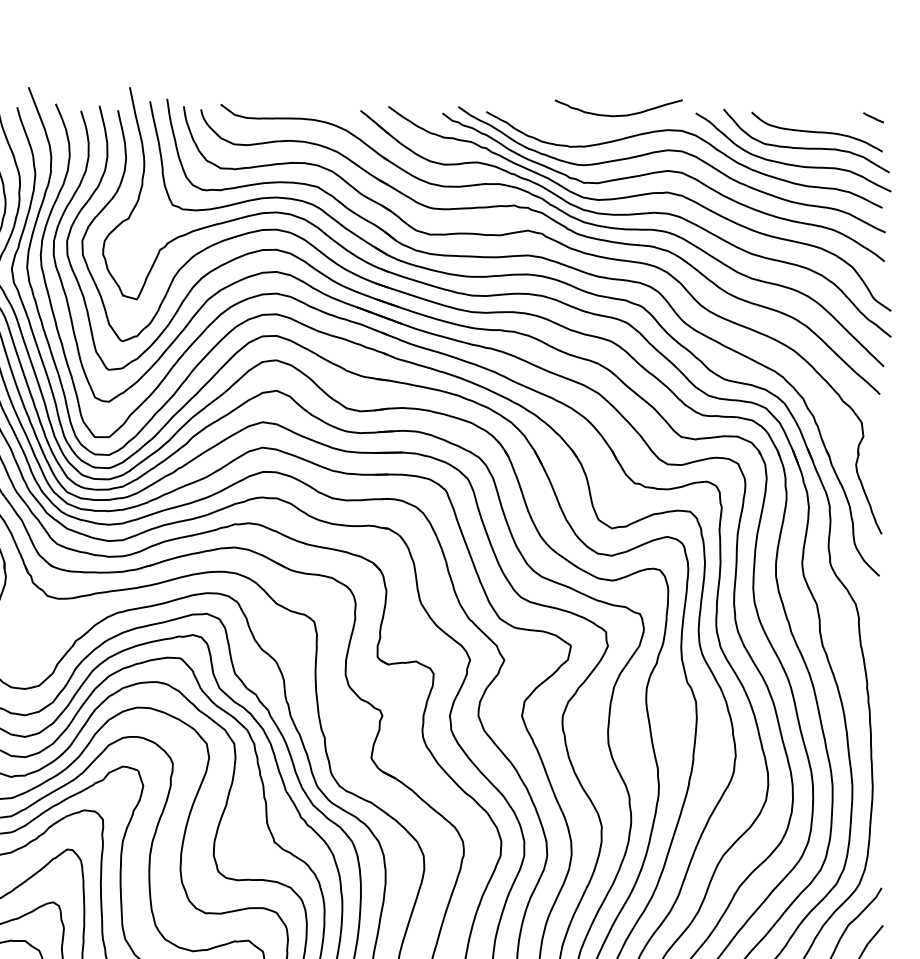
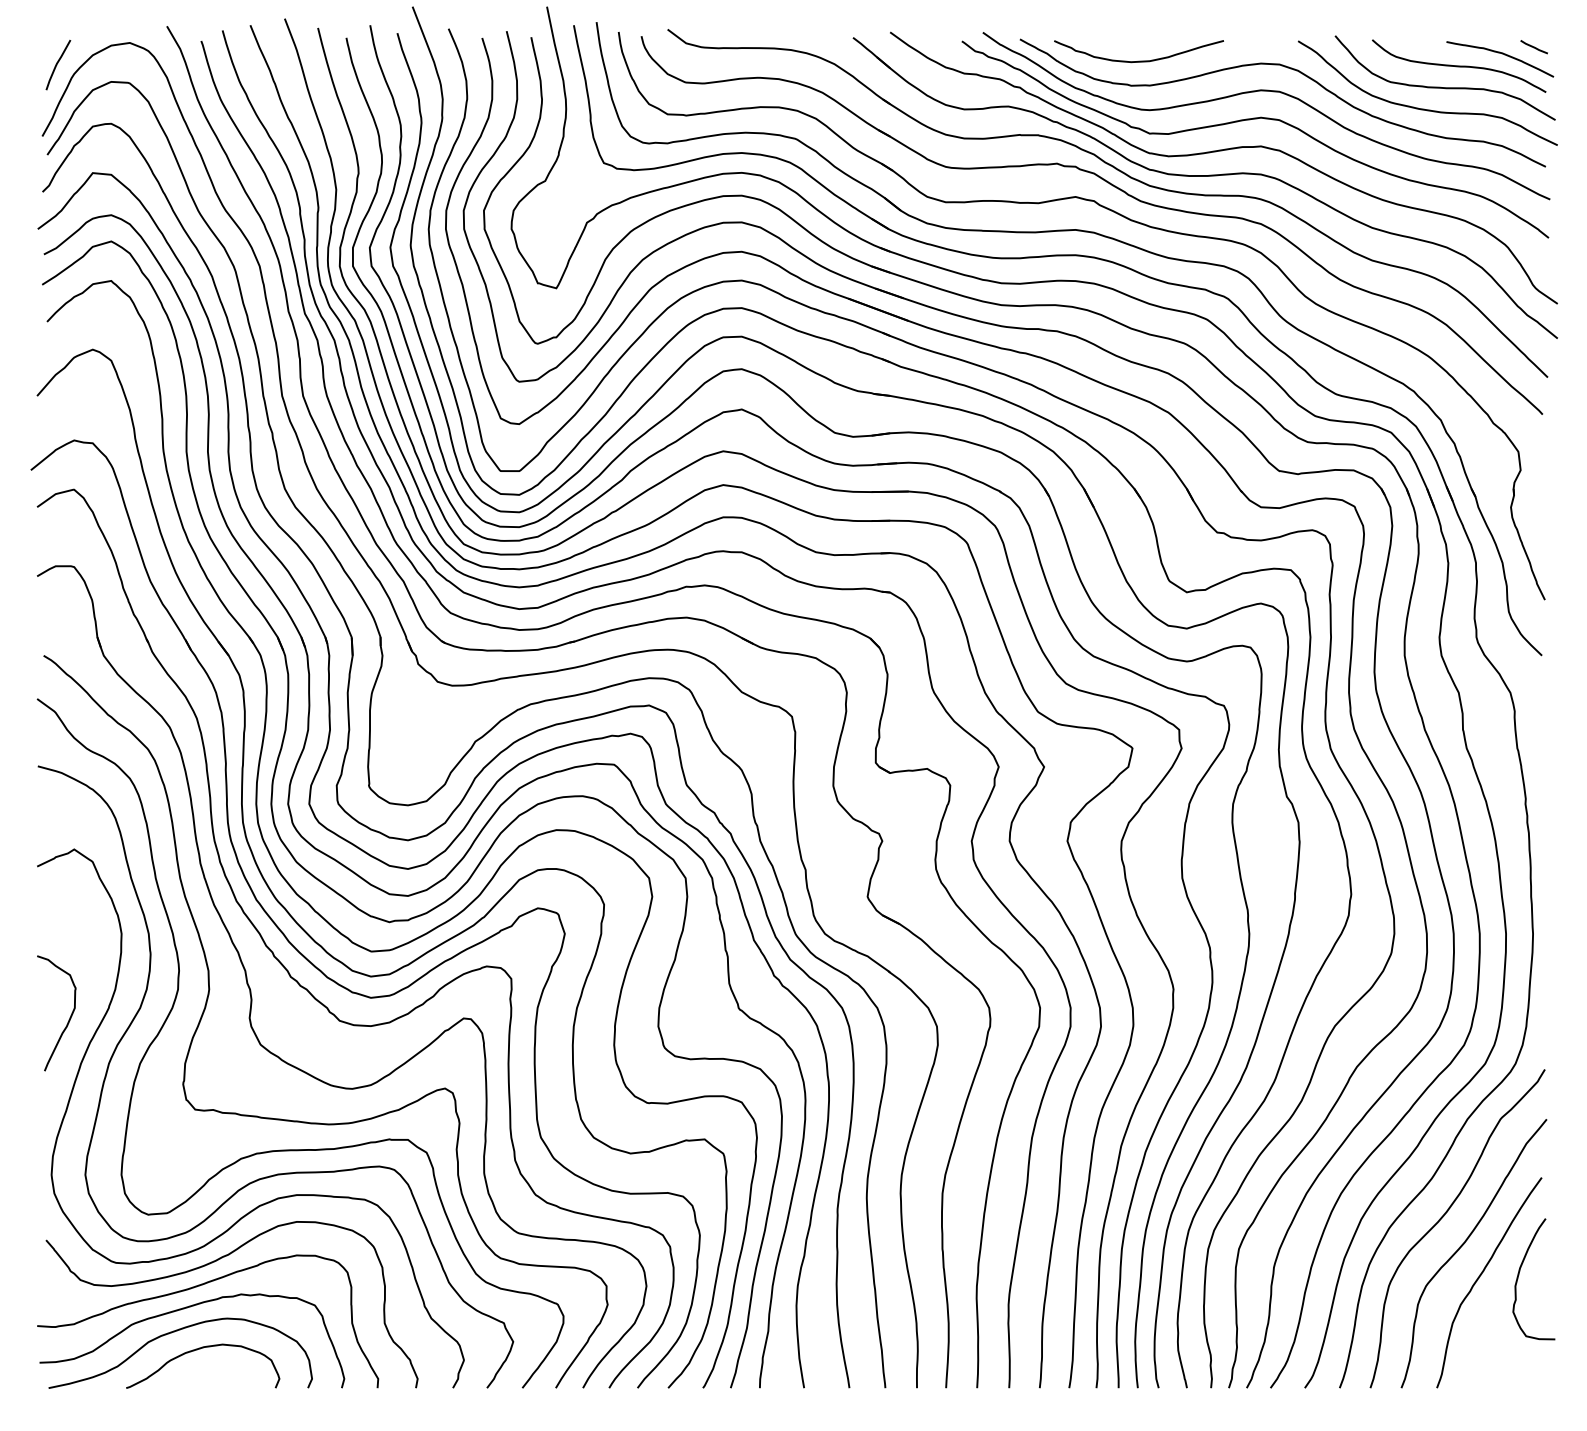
curve: (618, 114) -> (1138, 60), moved
curve: (849, 123) -> (1502, 54), added

